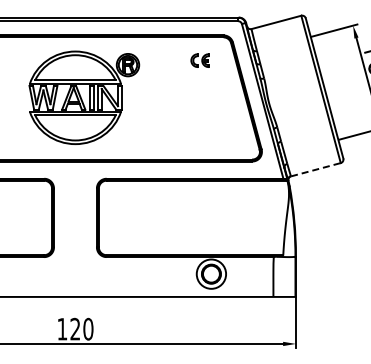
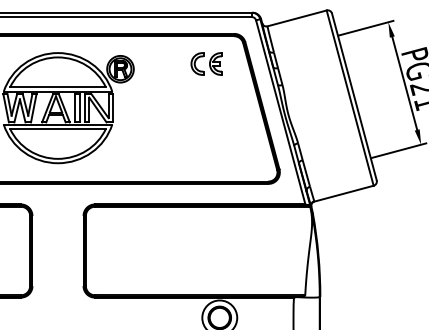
part: (199, 60) -> (205, 63), size x1.43
line: (315, 169) -> (343, 193), dashed -> solid

